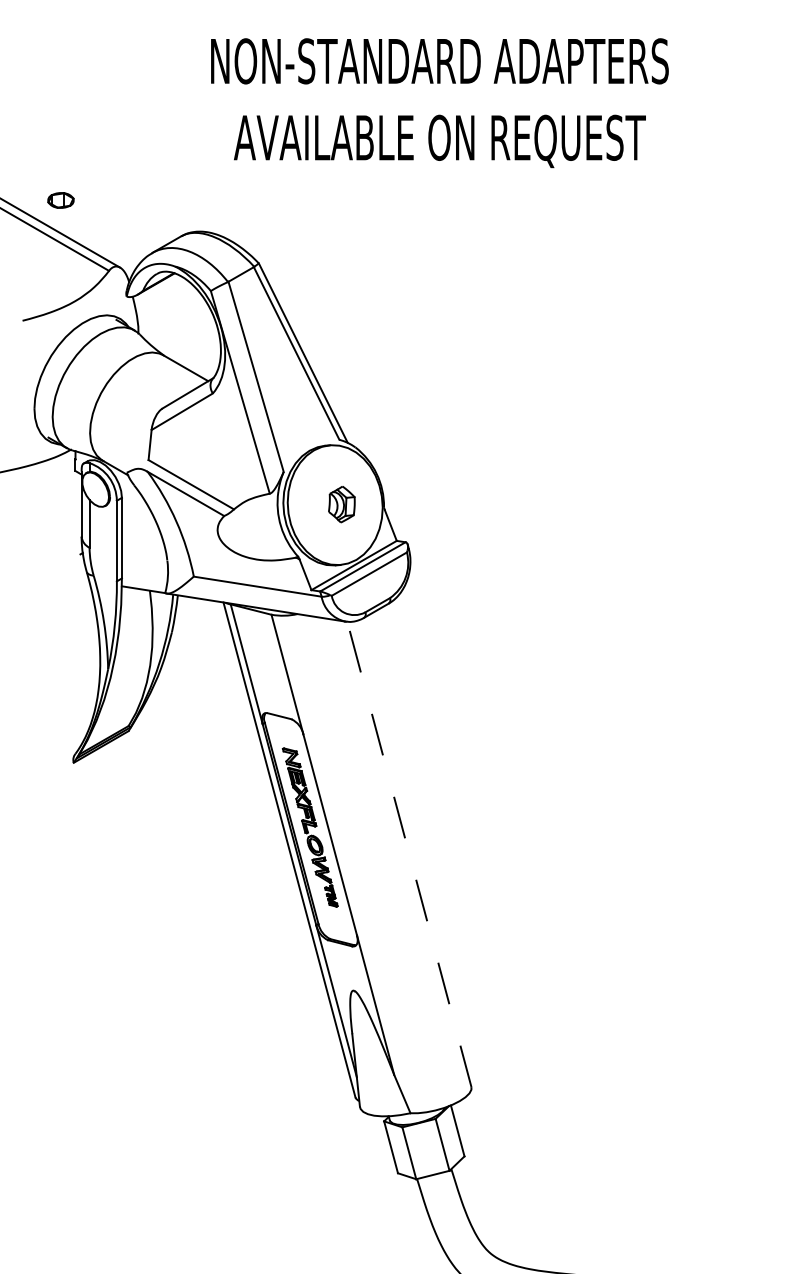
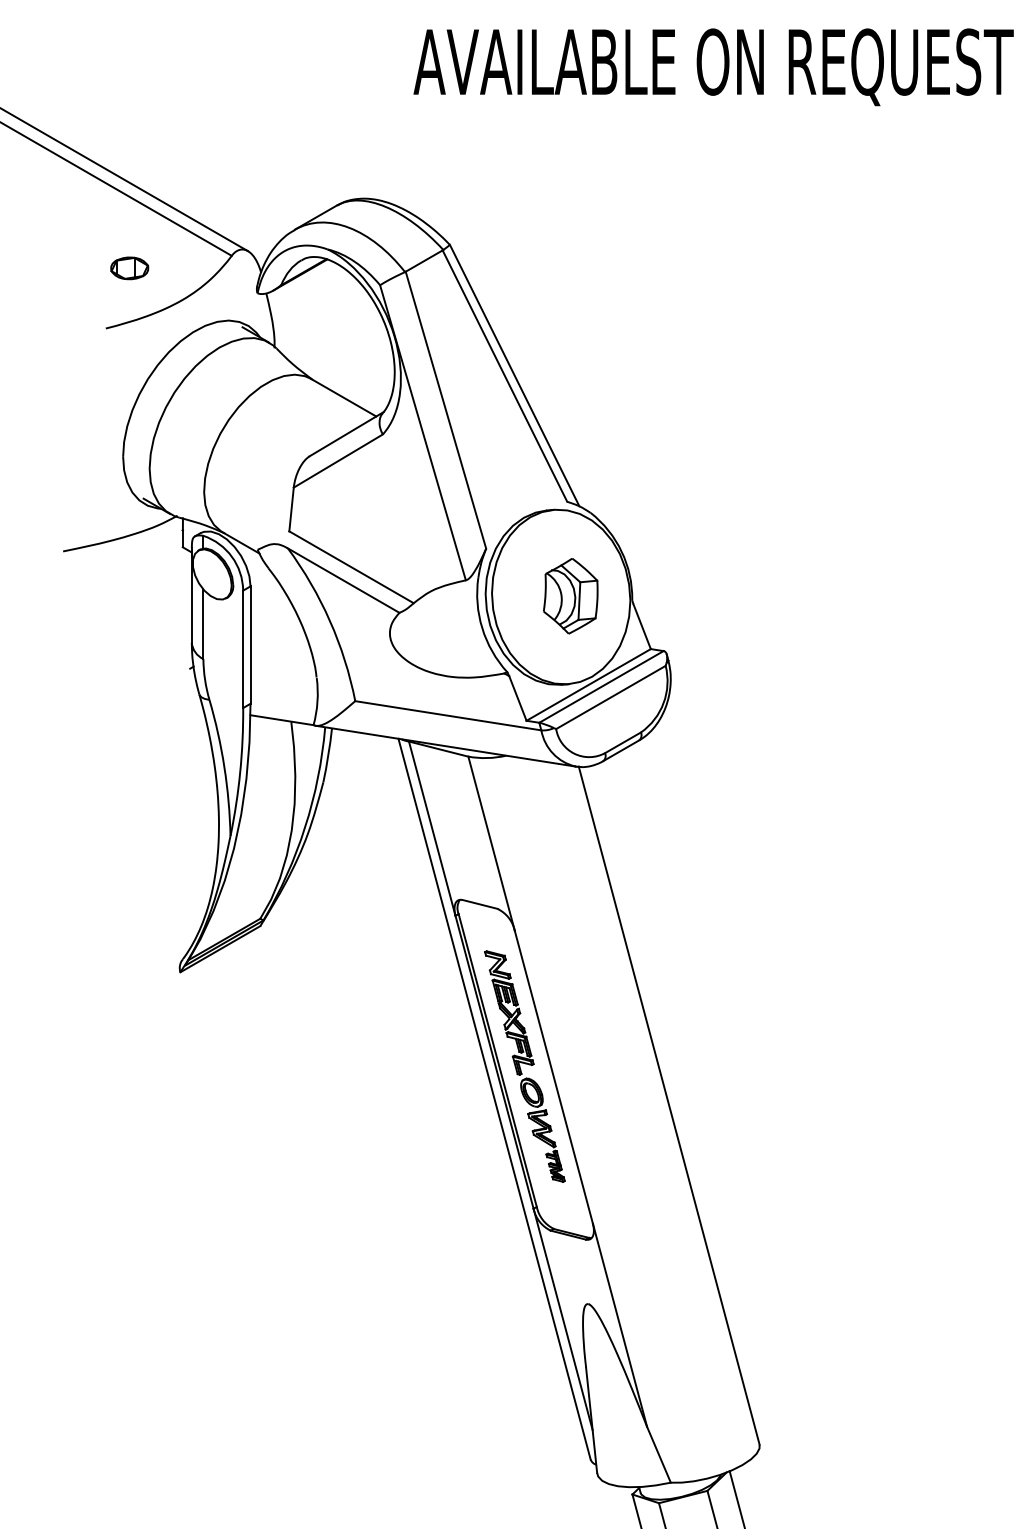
part: (60, 200) -> (129, 268), moved
part: (341, 504) -> (570, 596), size x1.43
line: (409, 854) -> (669, 1105), dashed -> solid

